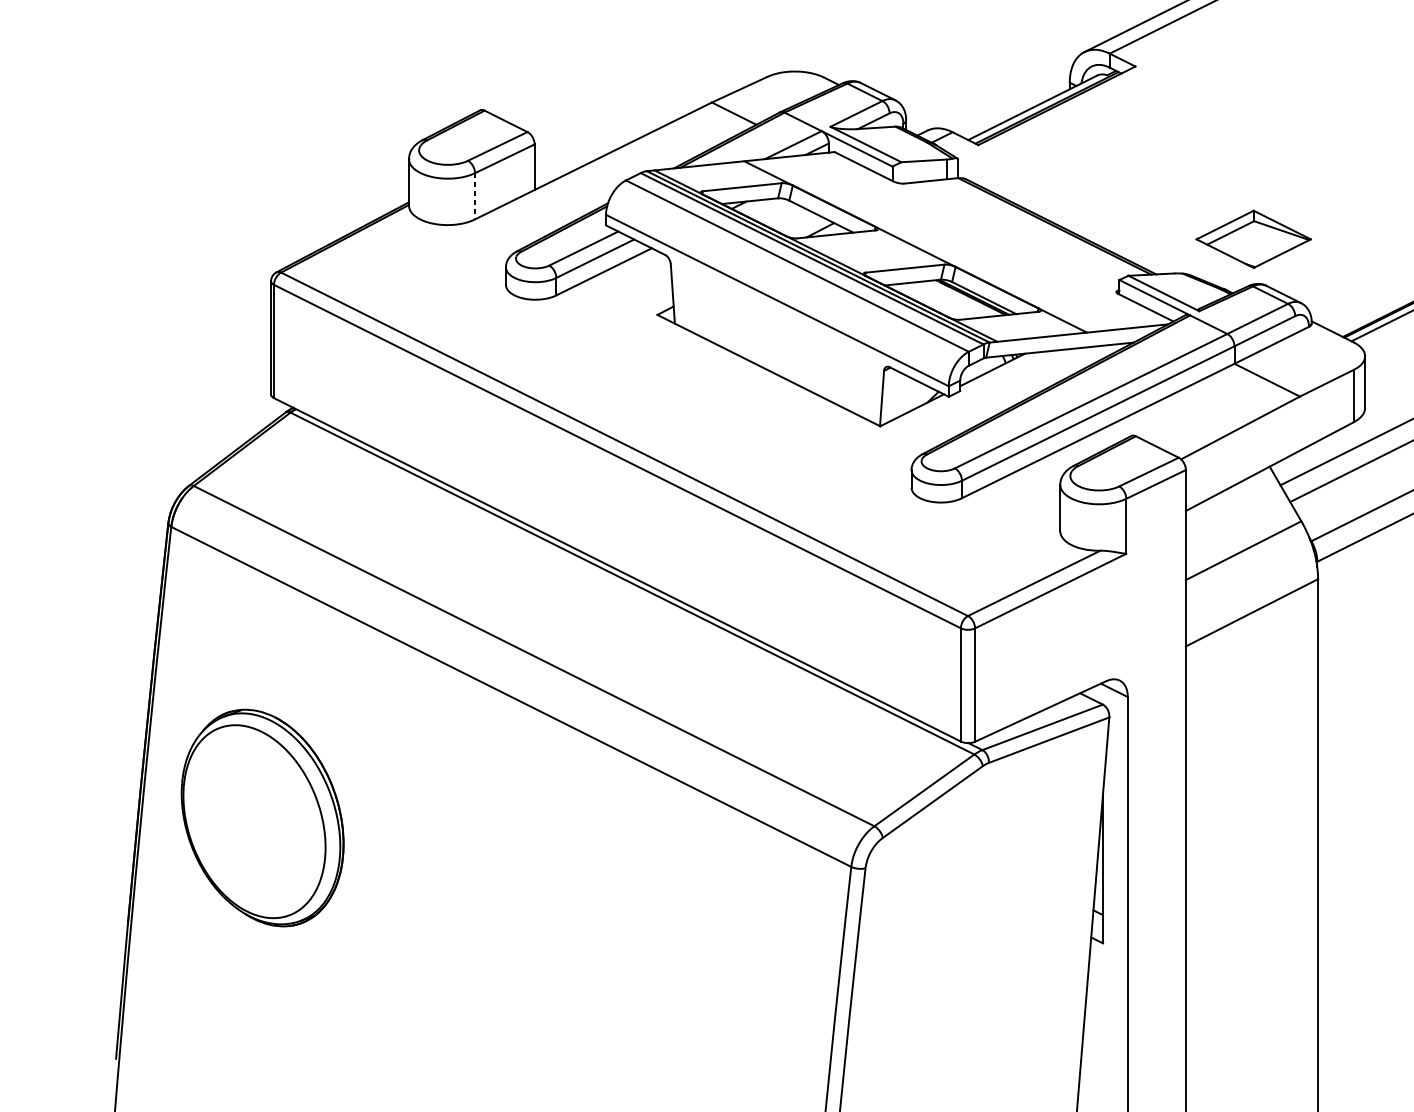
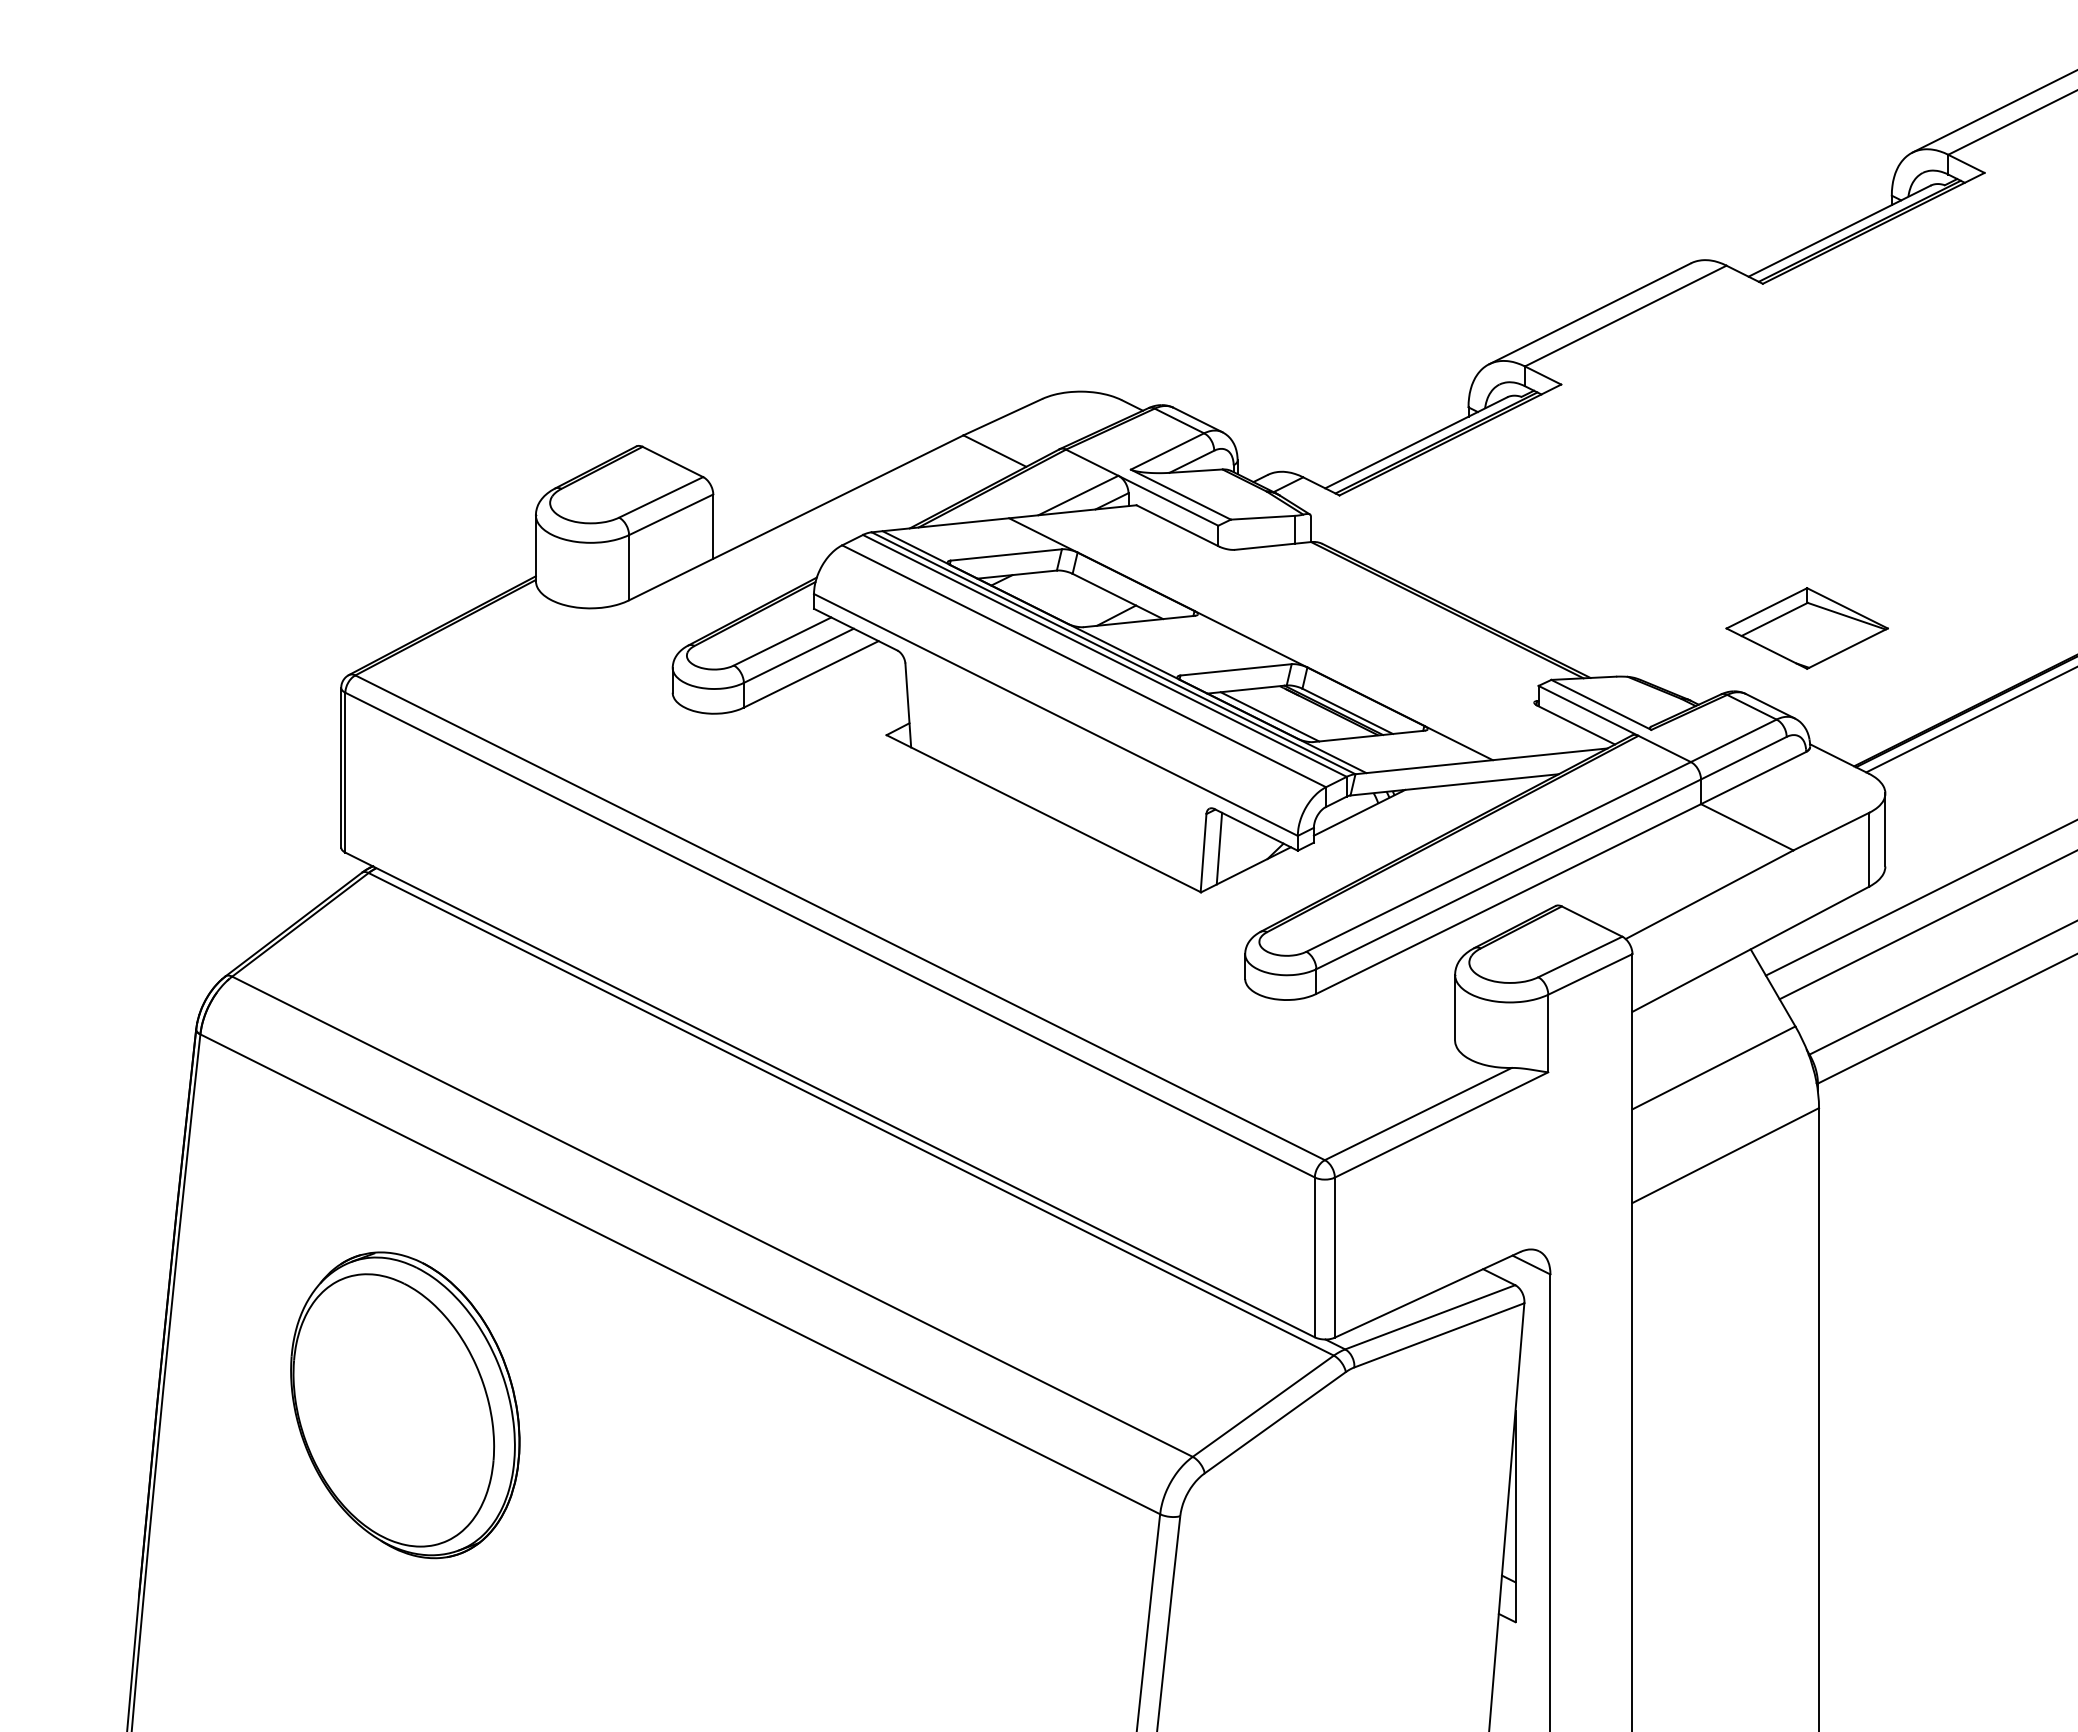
line: (475, 196) -> (629, 567), dashed -> solid
part: (1253, 239) -> (1806, 628), moved
line: (928, 301) -> (1269, 716), added
line: (893, 395) -> (1219, 848), added
part: (262, 818) -> (405, 1405), moved

